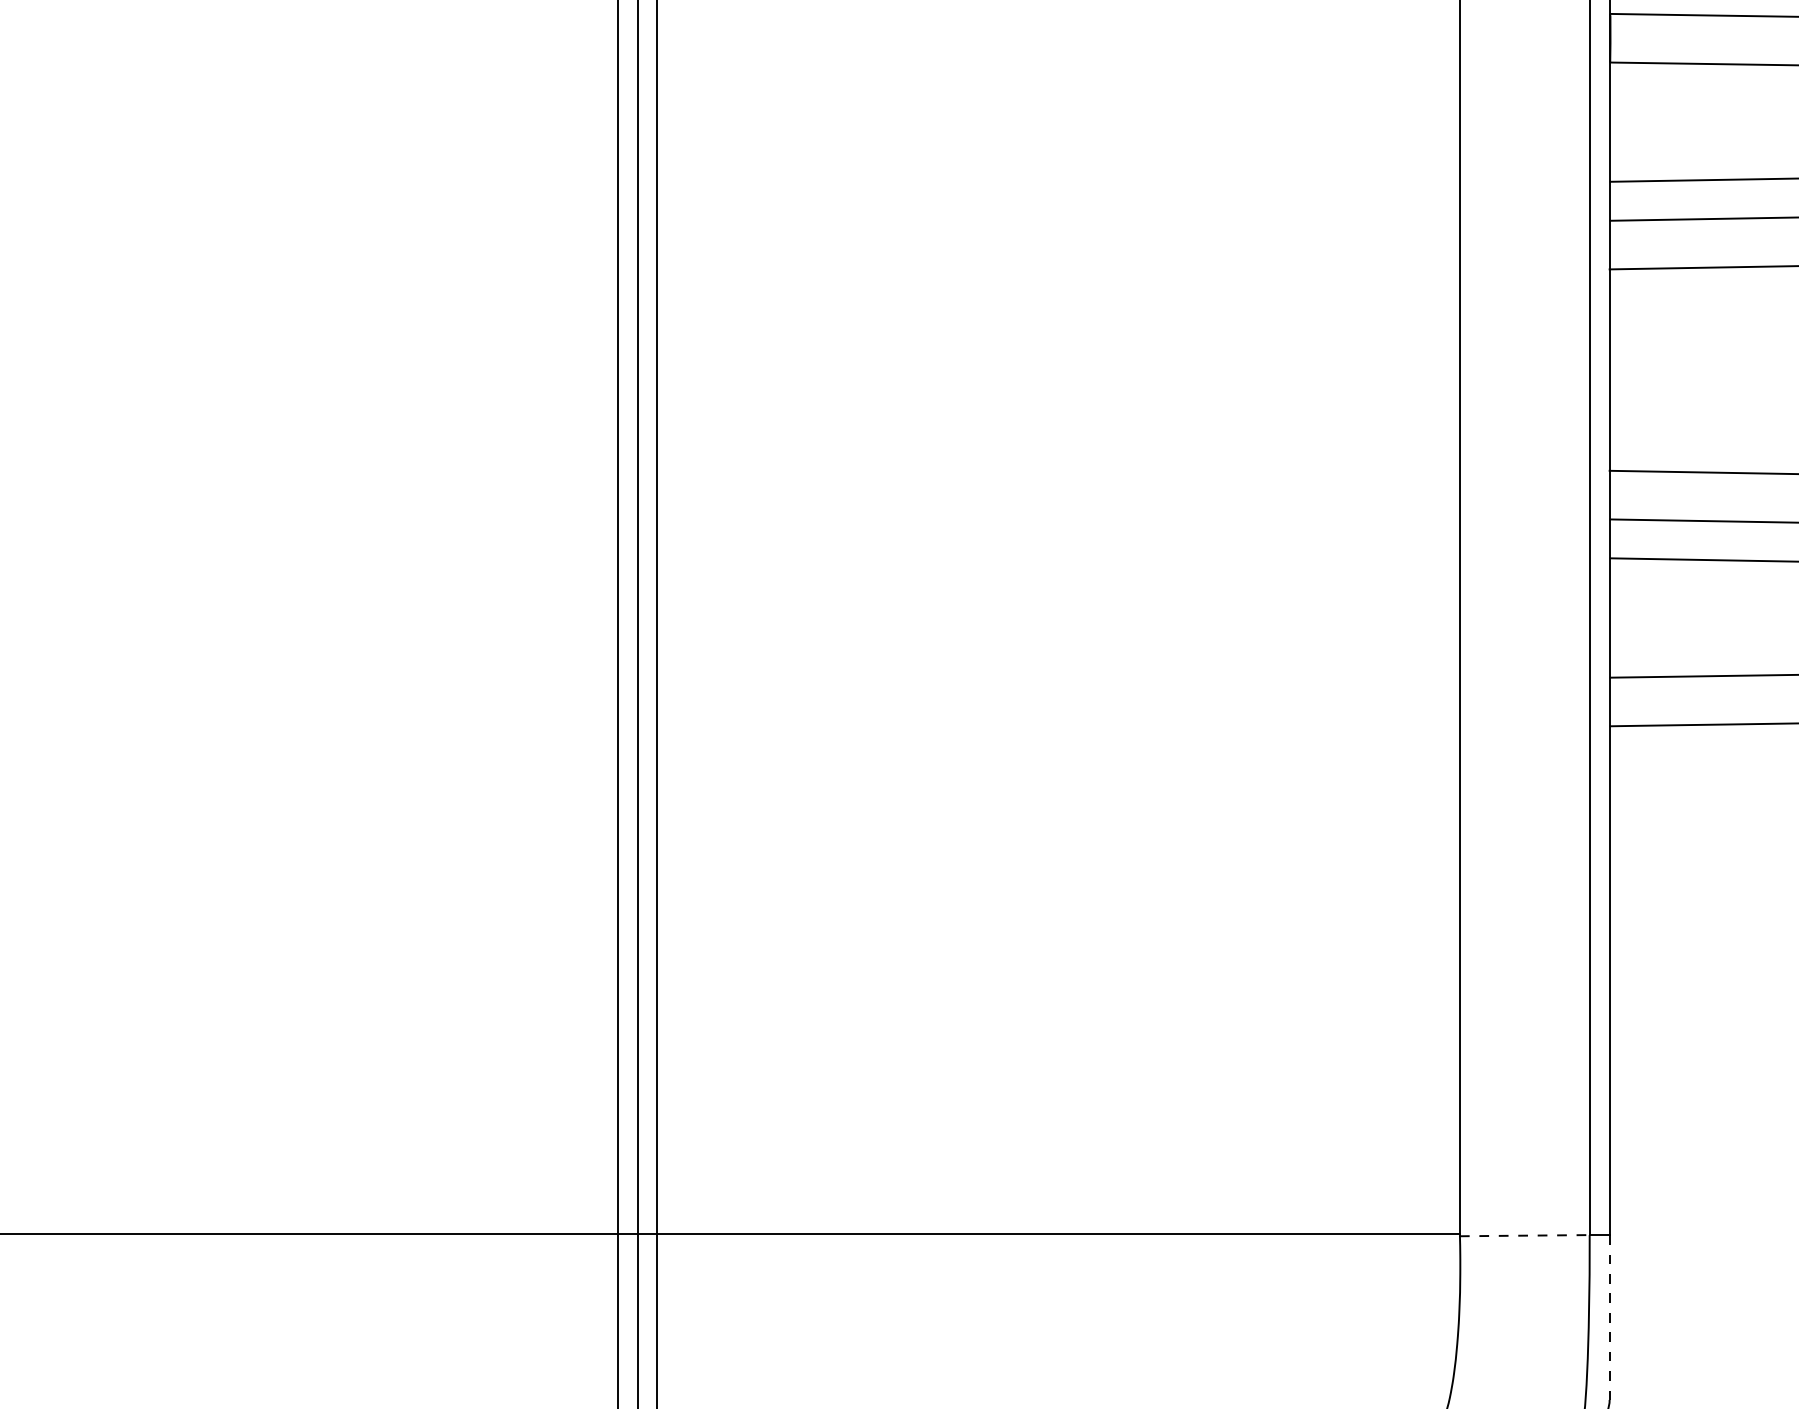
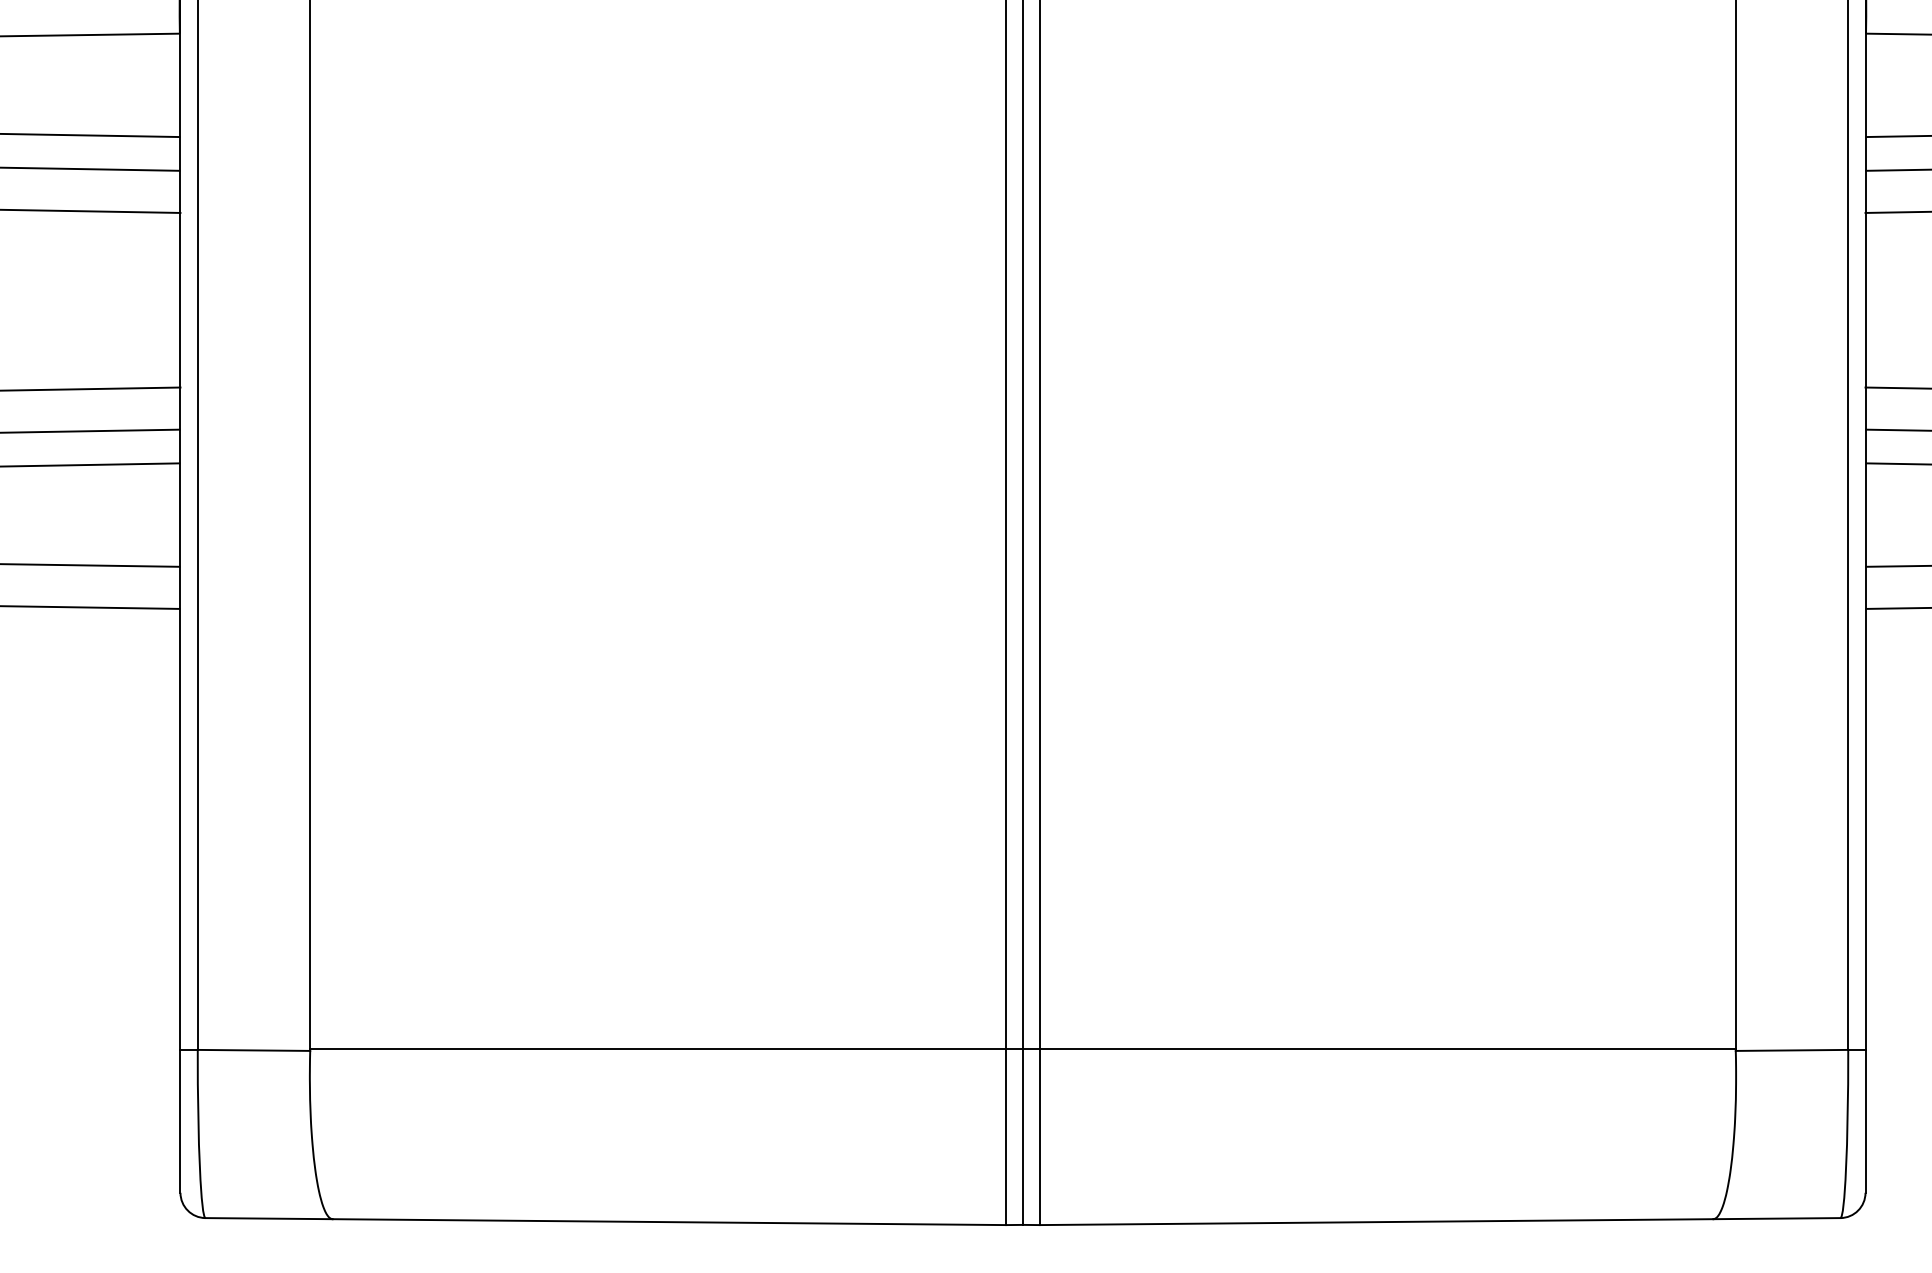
line: (1525, 1235) -> (1792, 1050), dashed -> solid
line: (1609, 1317) -> (1865, 1121), dashed -> solid

